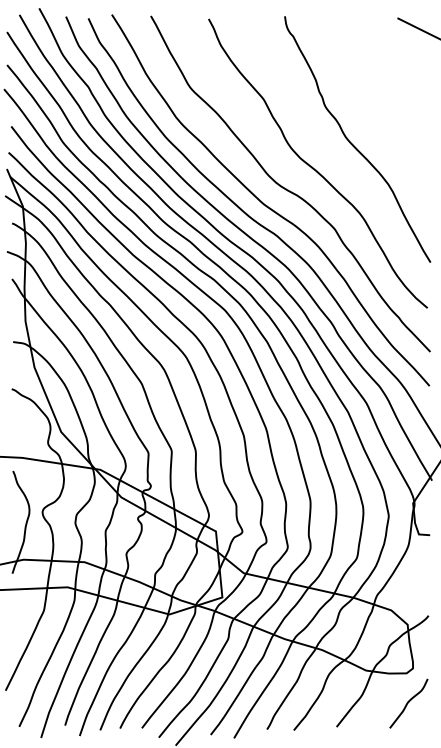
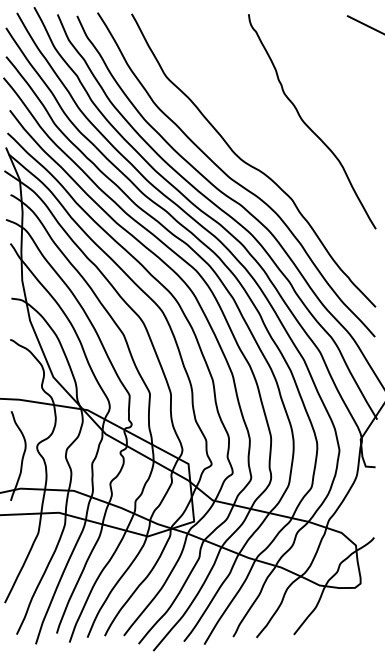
curve: (313, 167) -> (273, 146), removed
curve: (408, 703) -> (356, 614), removed

